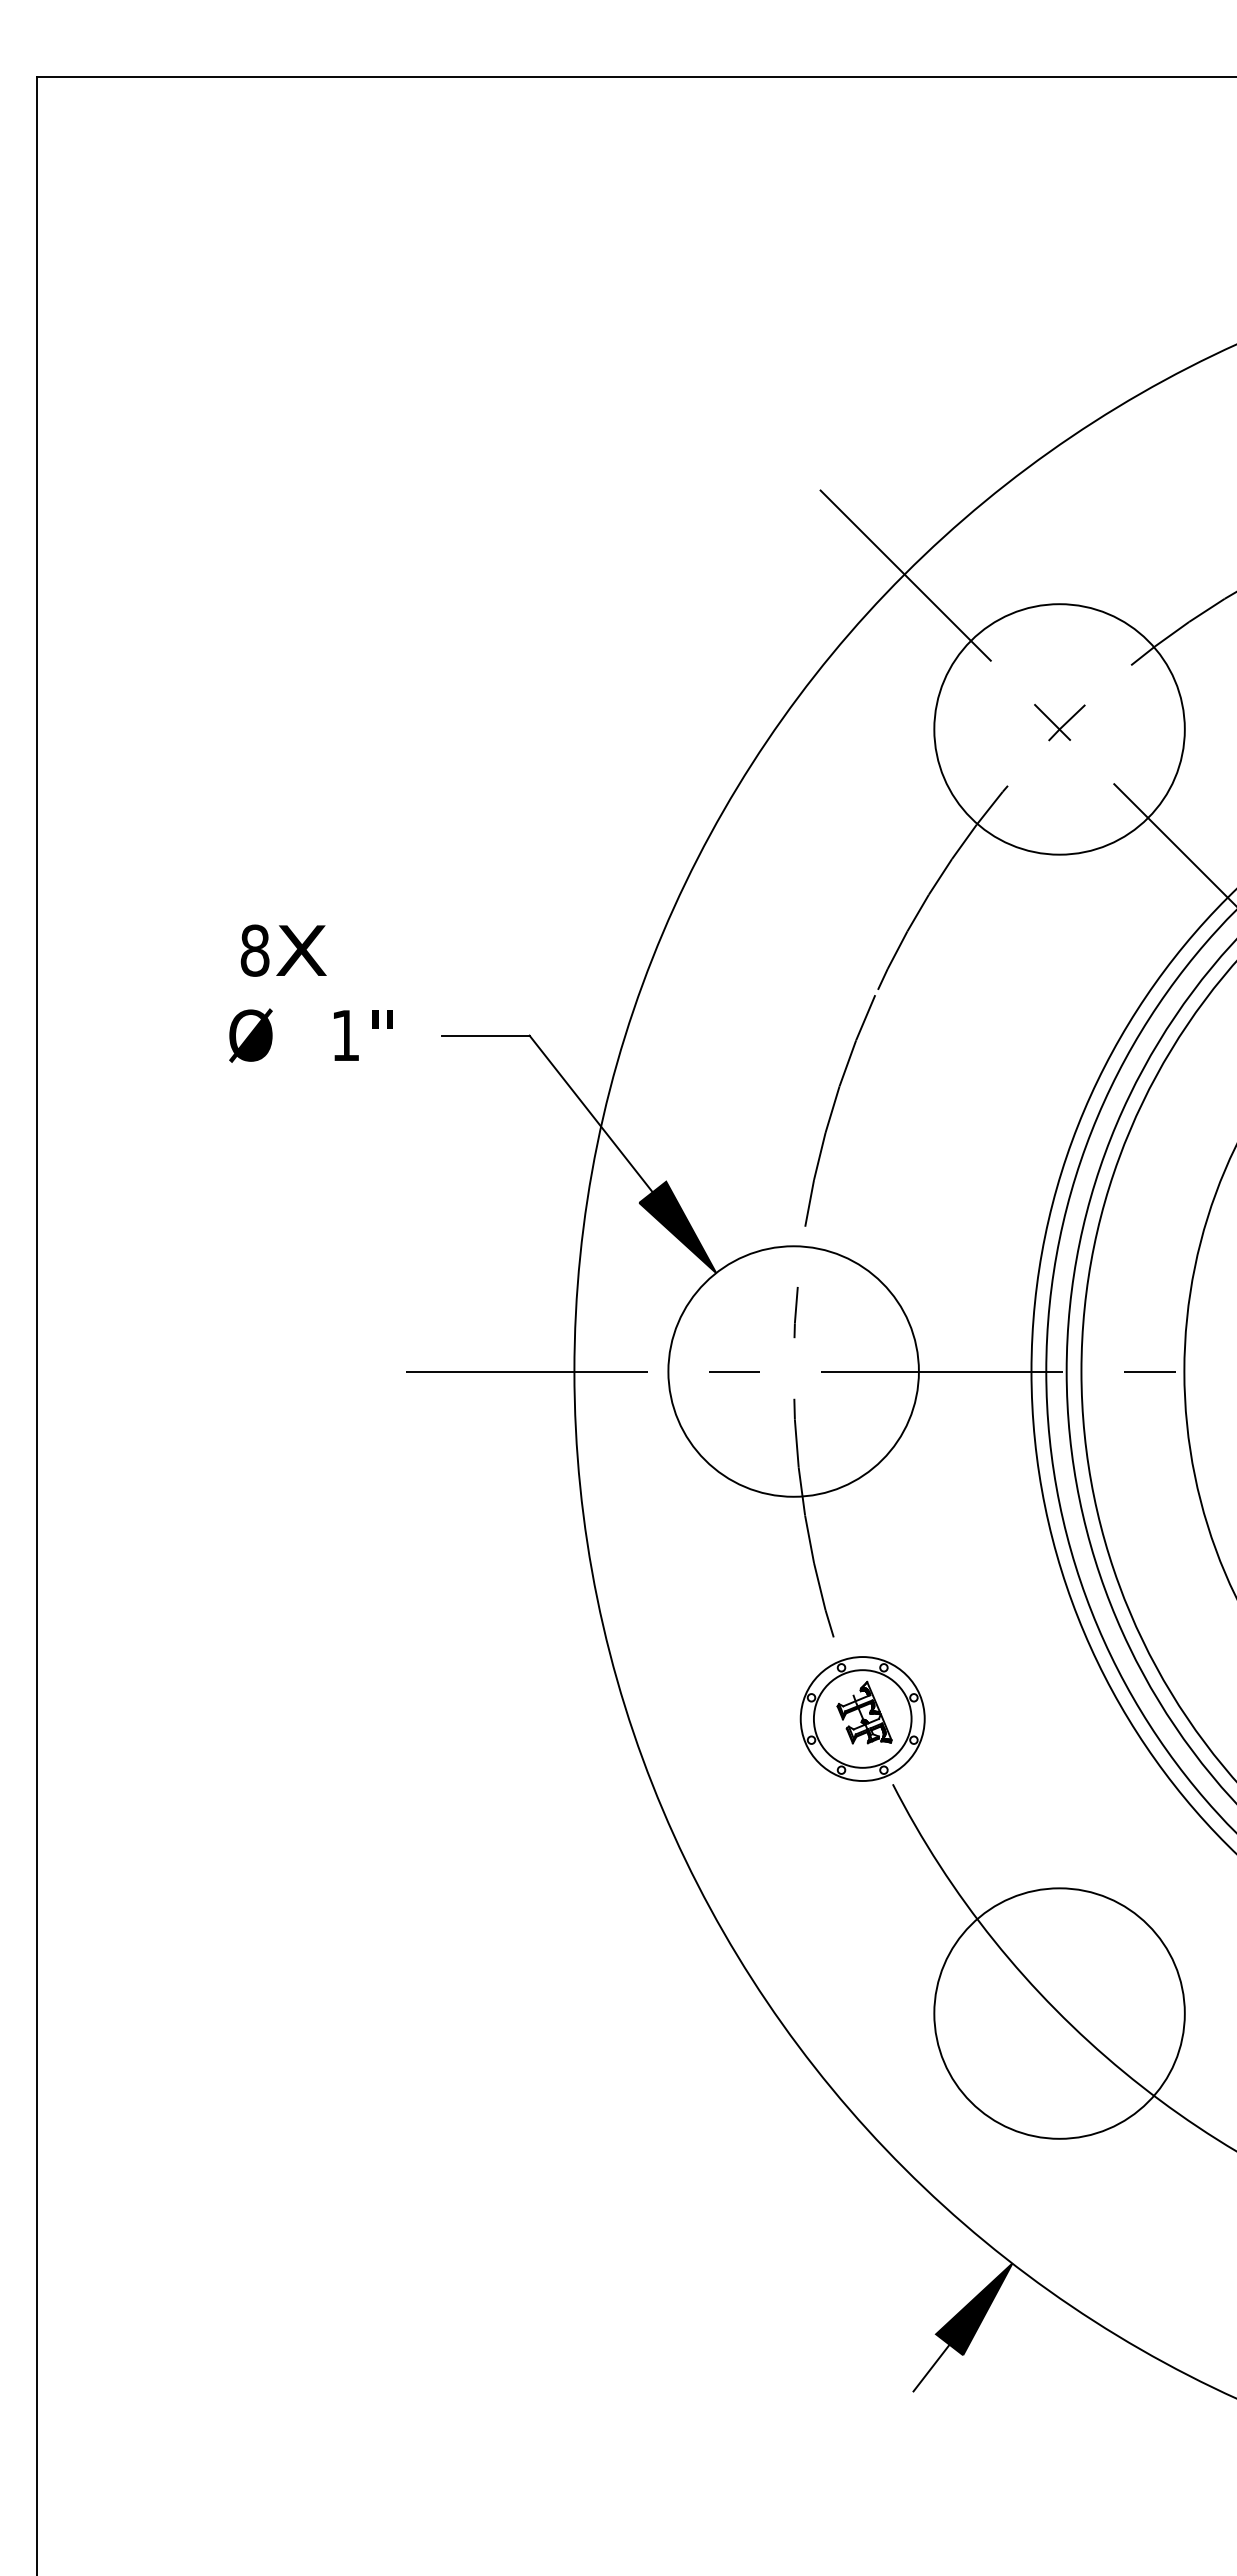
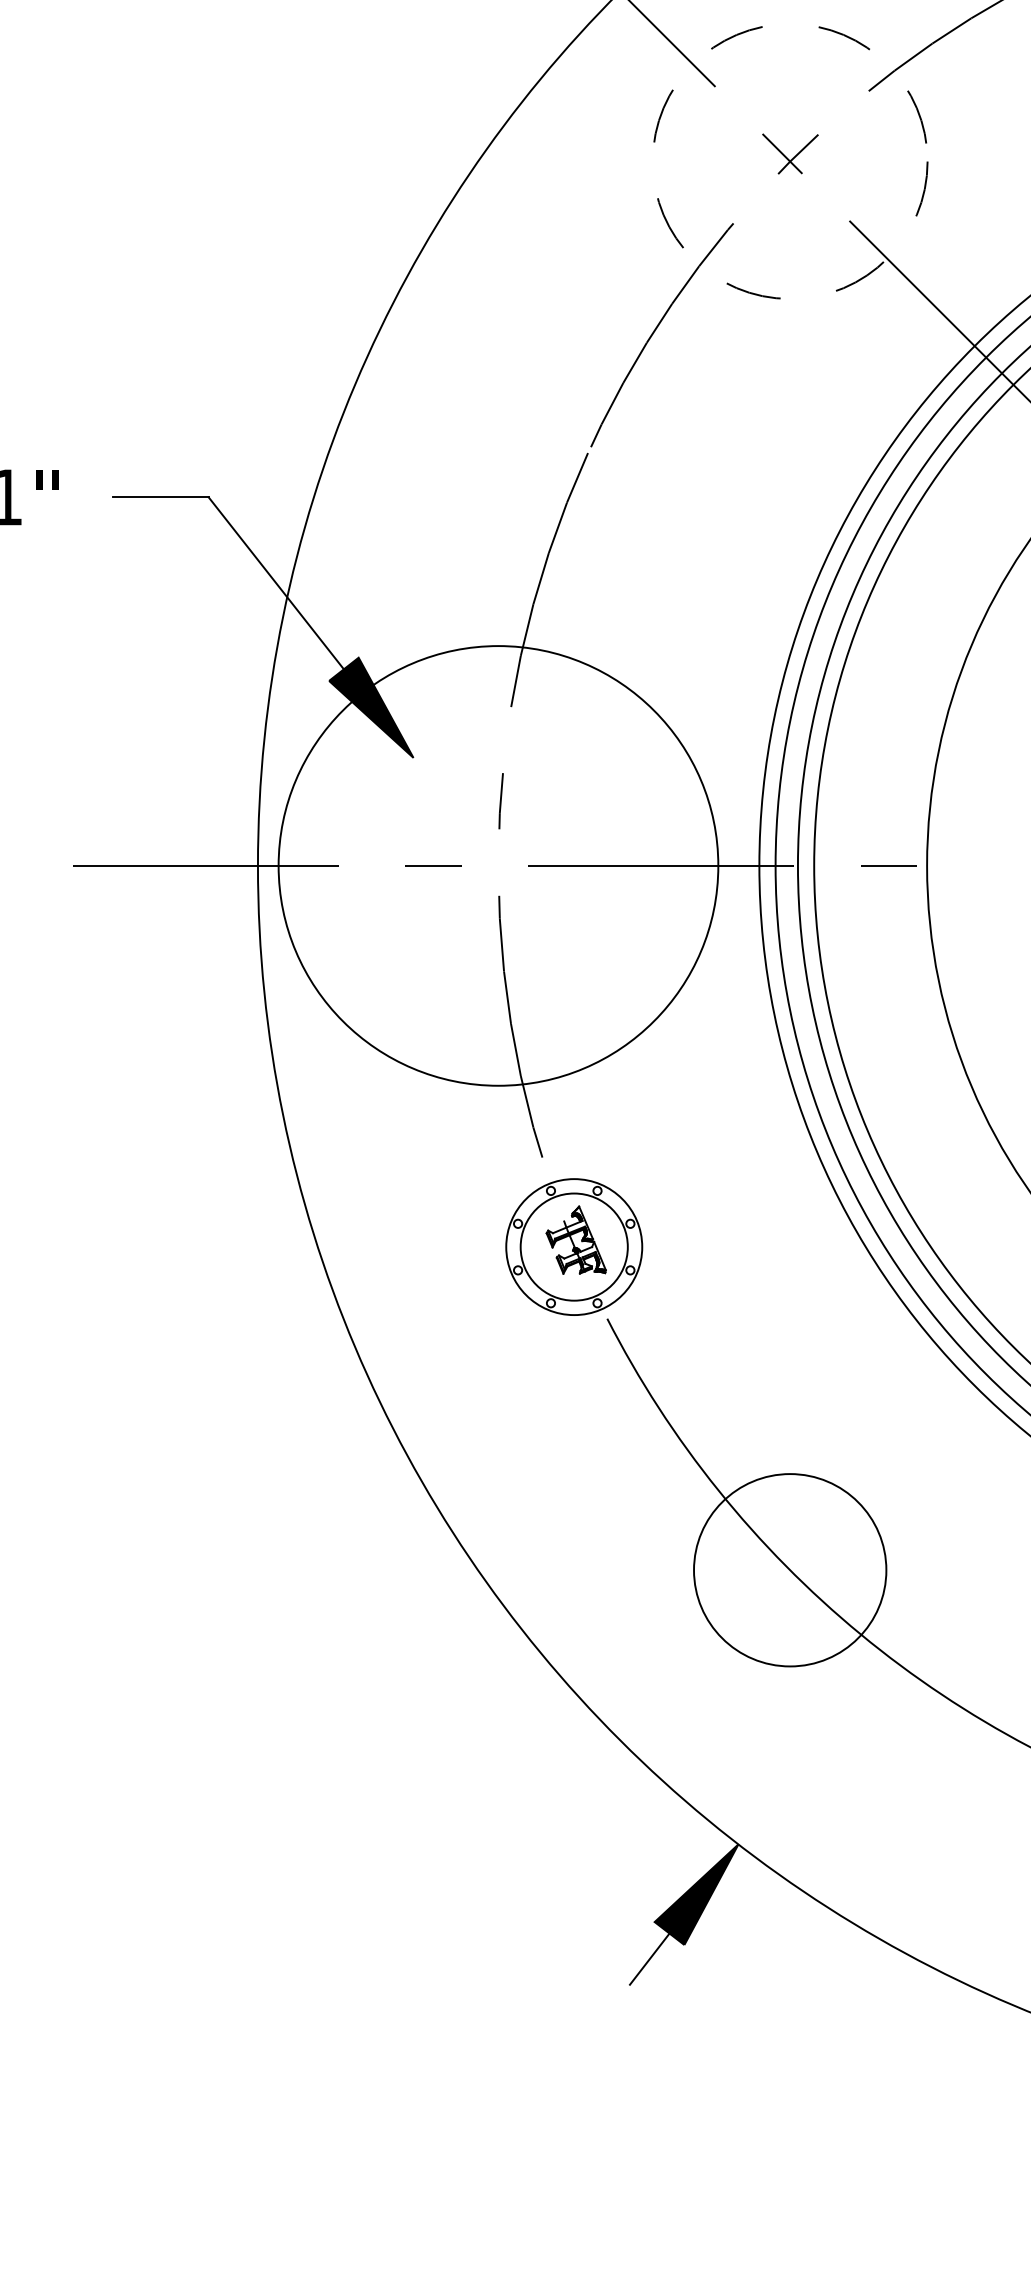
circle: (1059, 729) -> (790, 161), solid -> dashed
circle: (793, 1371) -> (498, 865), size x1.6
circle: (1059, 2013) -> (790, 1570), size x0.7

